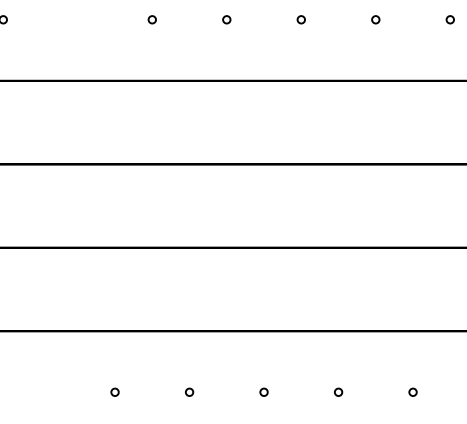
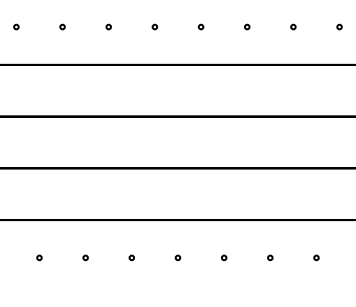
circle: (77, 18) -> (108, 26), added
circle: (40, 391) -> (85, 257), added

